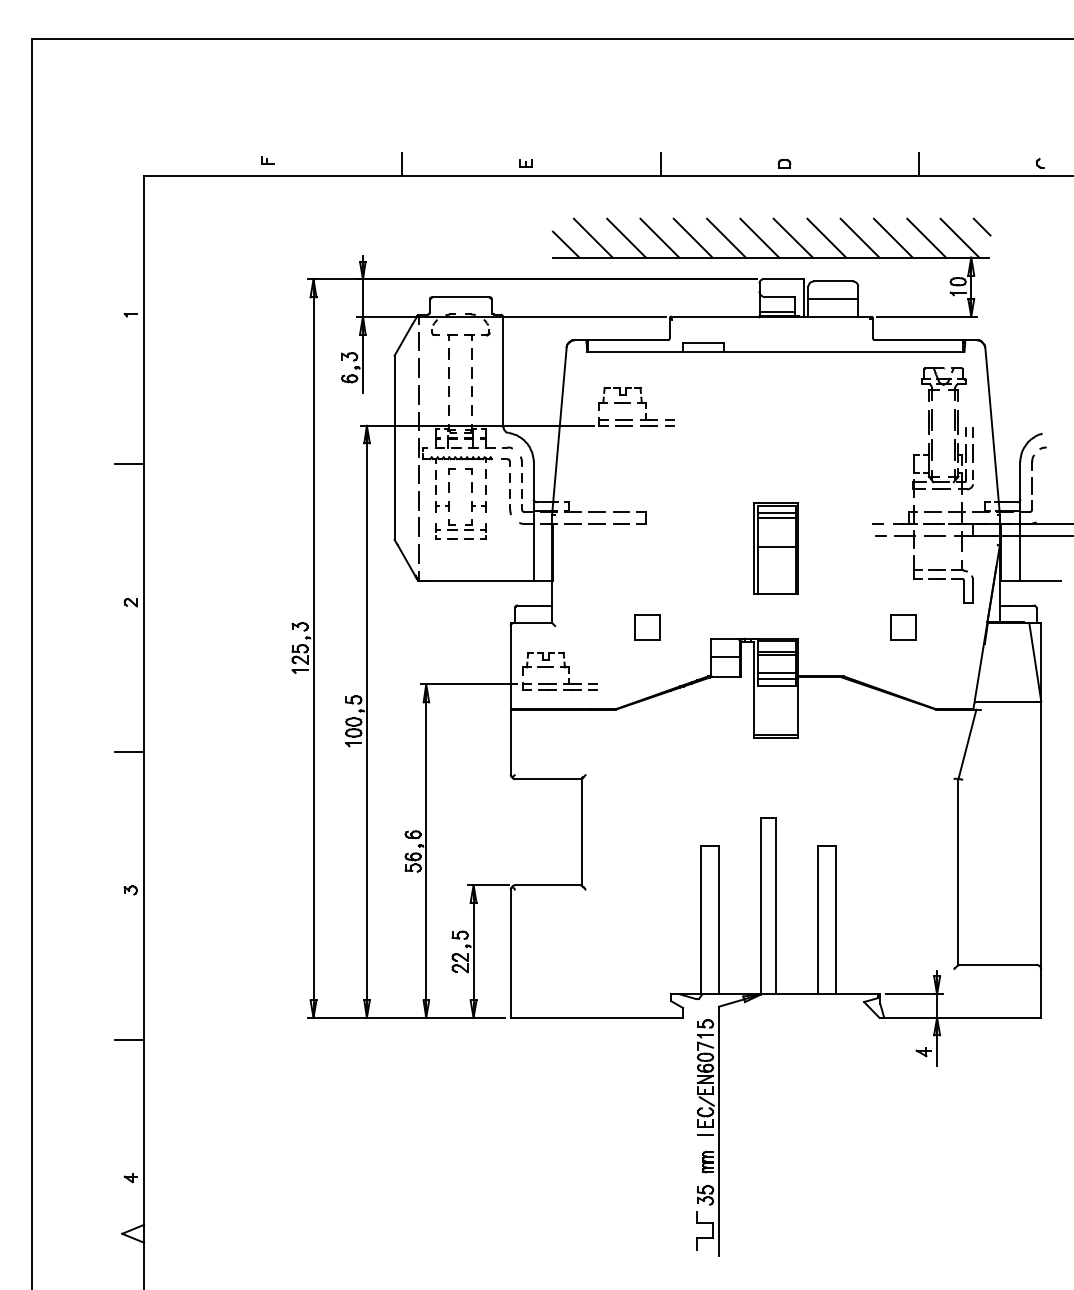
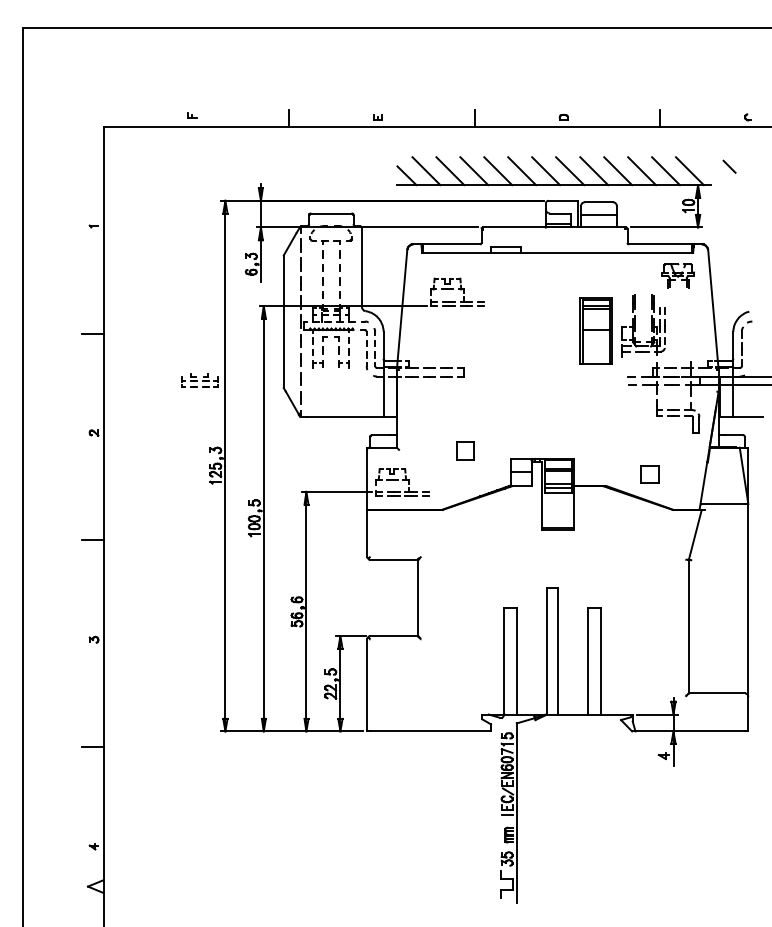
line: (981, 226) -> (729, 166), moved
part: (932, 453) -> (635, 325), moved
part: (460, 529) -> (199, 380), moved
part: (775, 548) -> (595, 330), moved
part: (903, 627) -> (649, 474), moved

